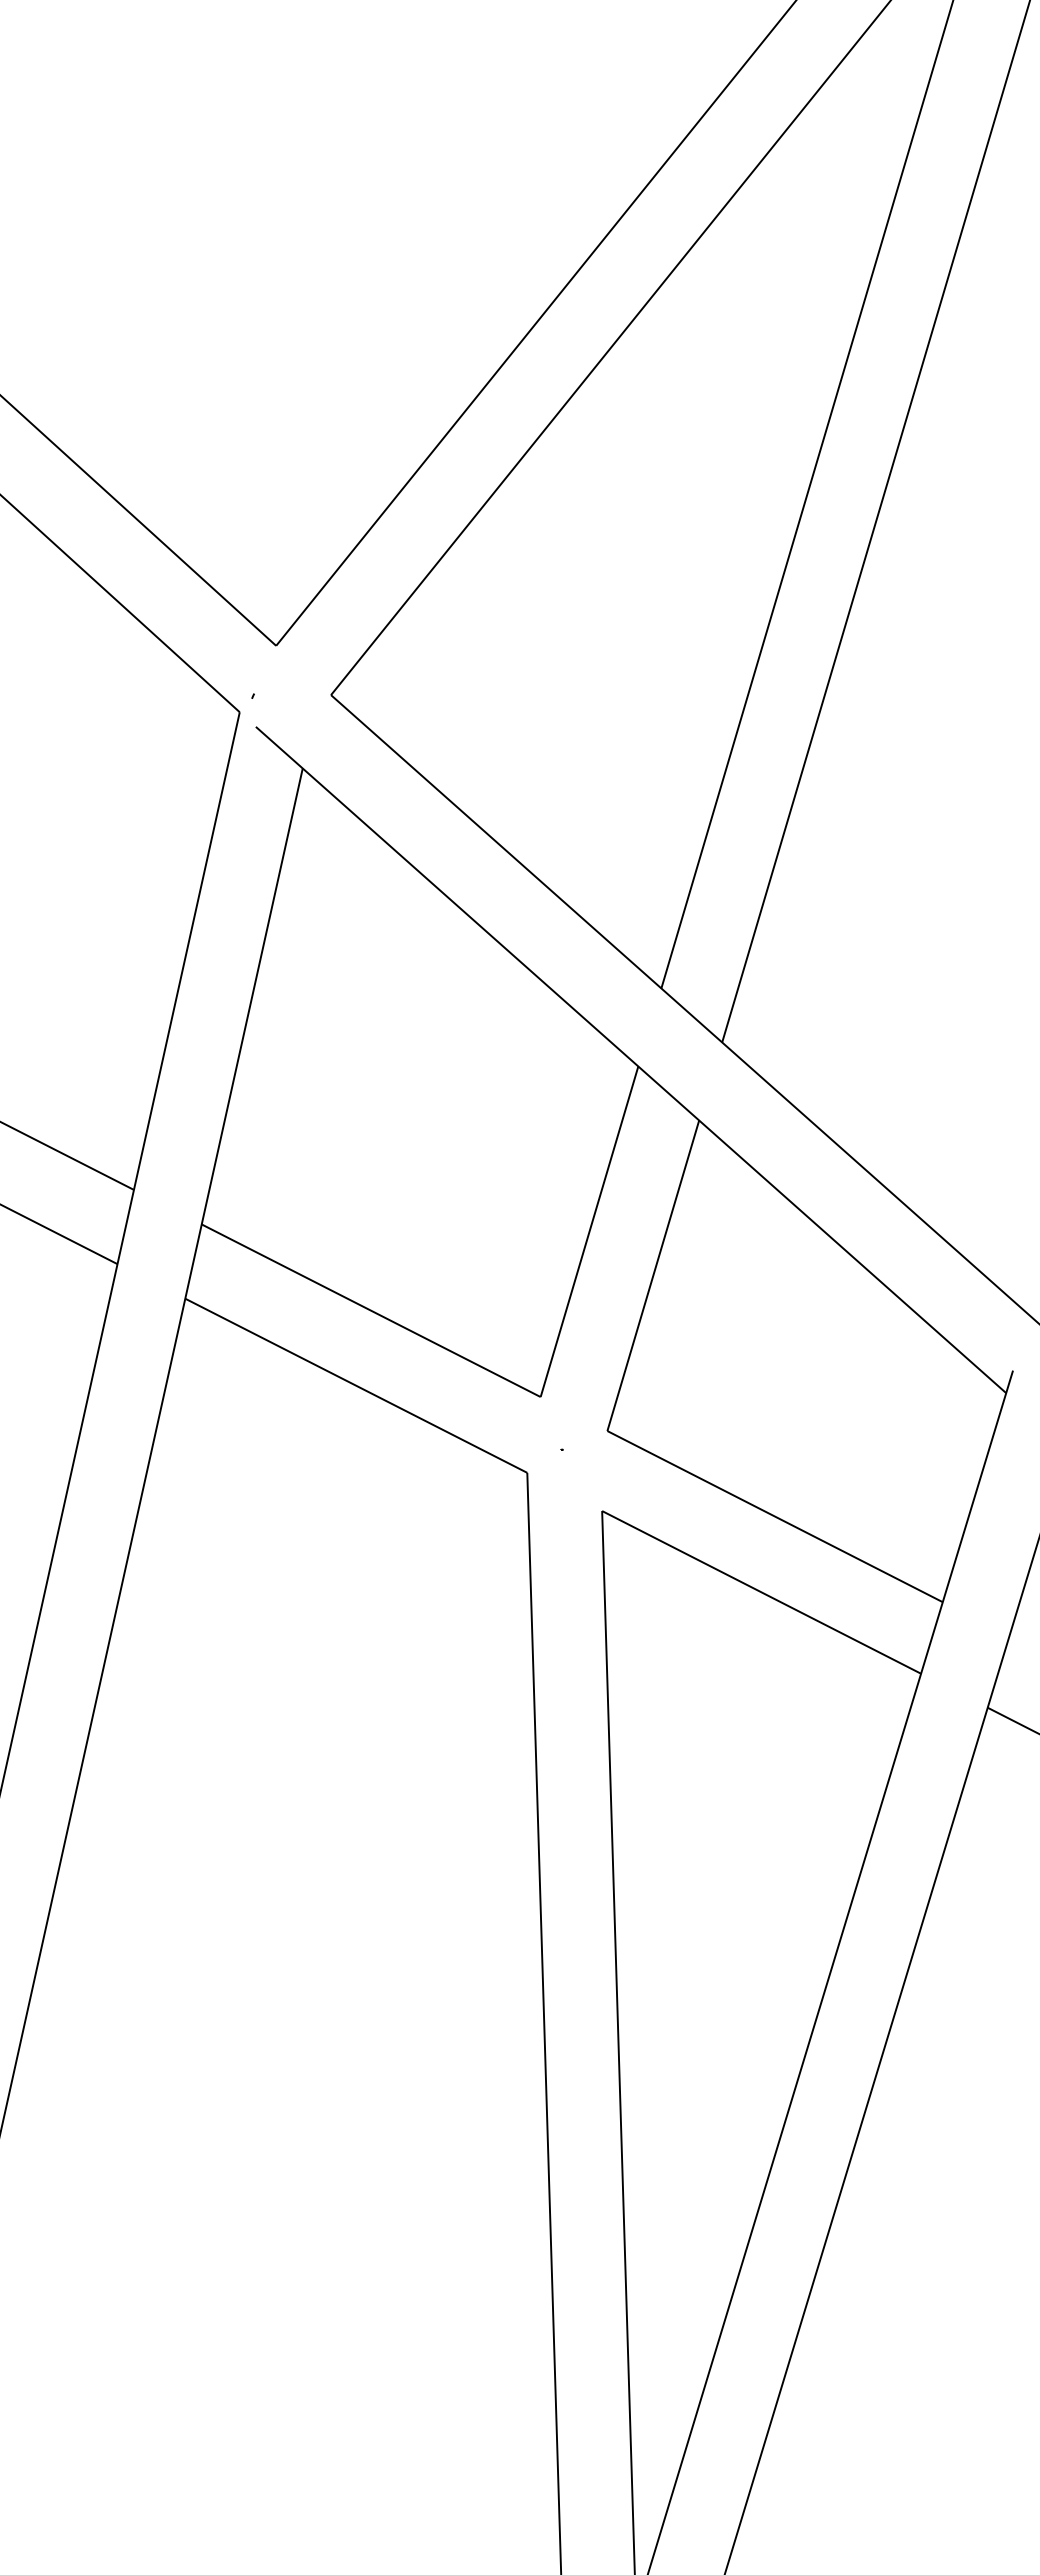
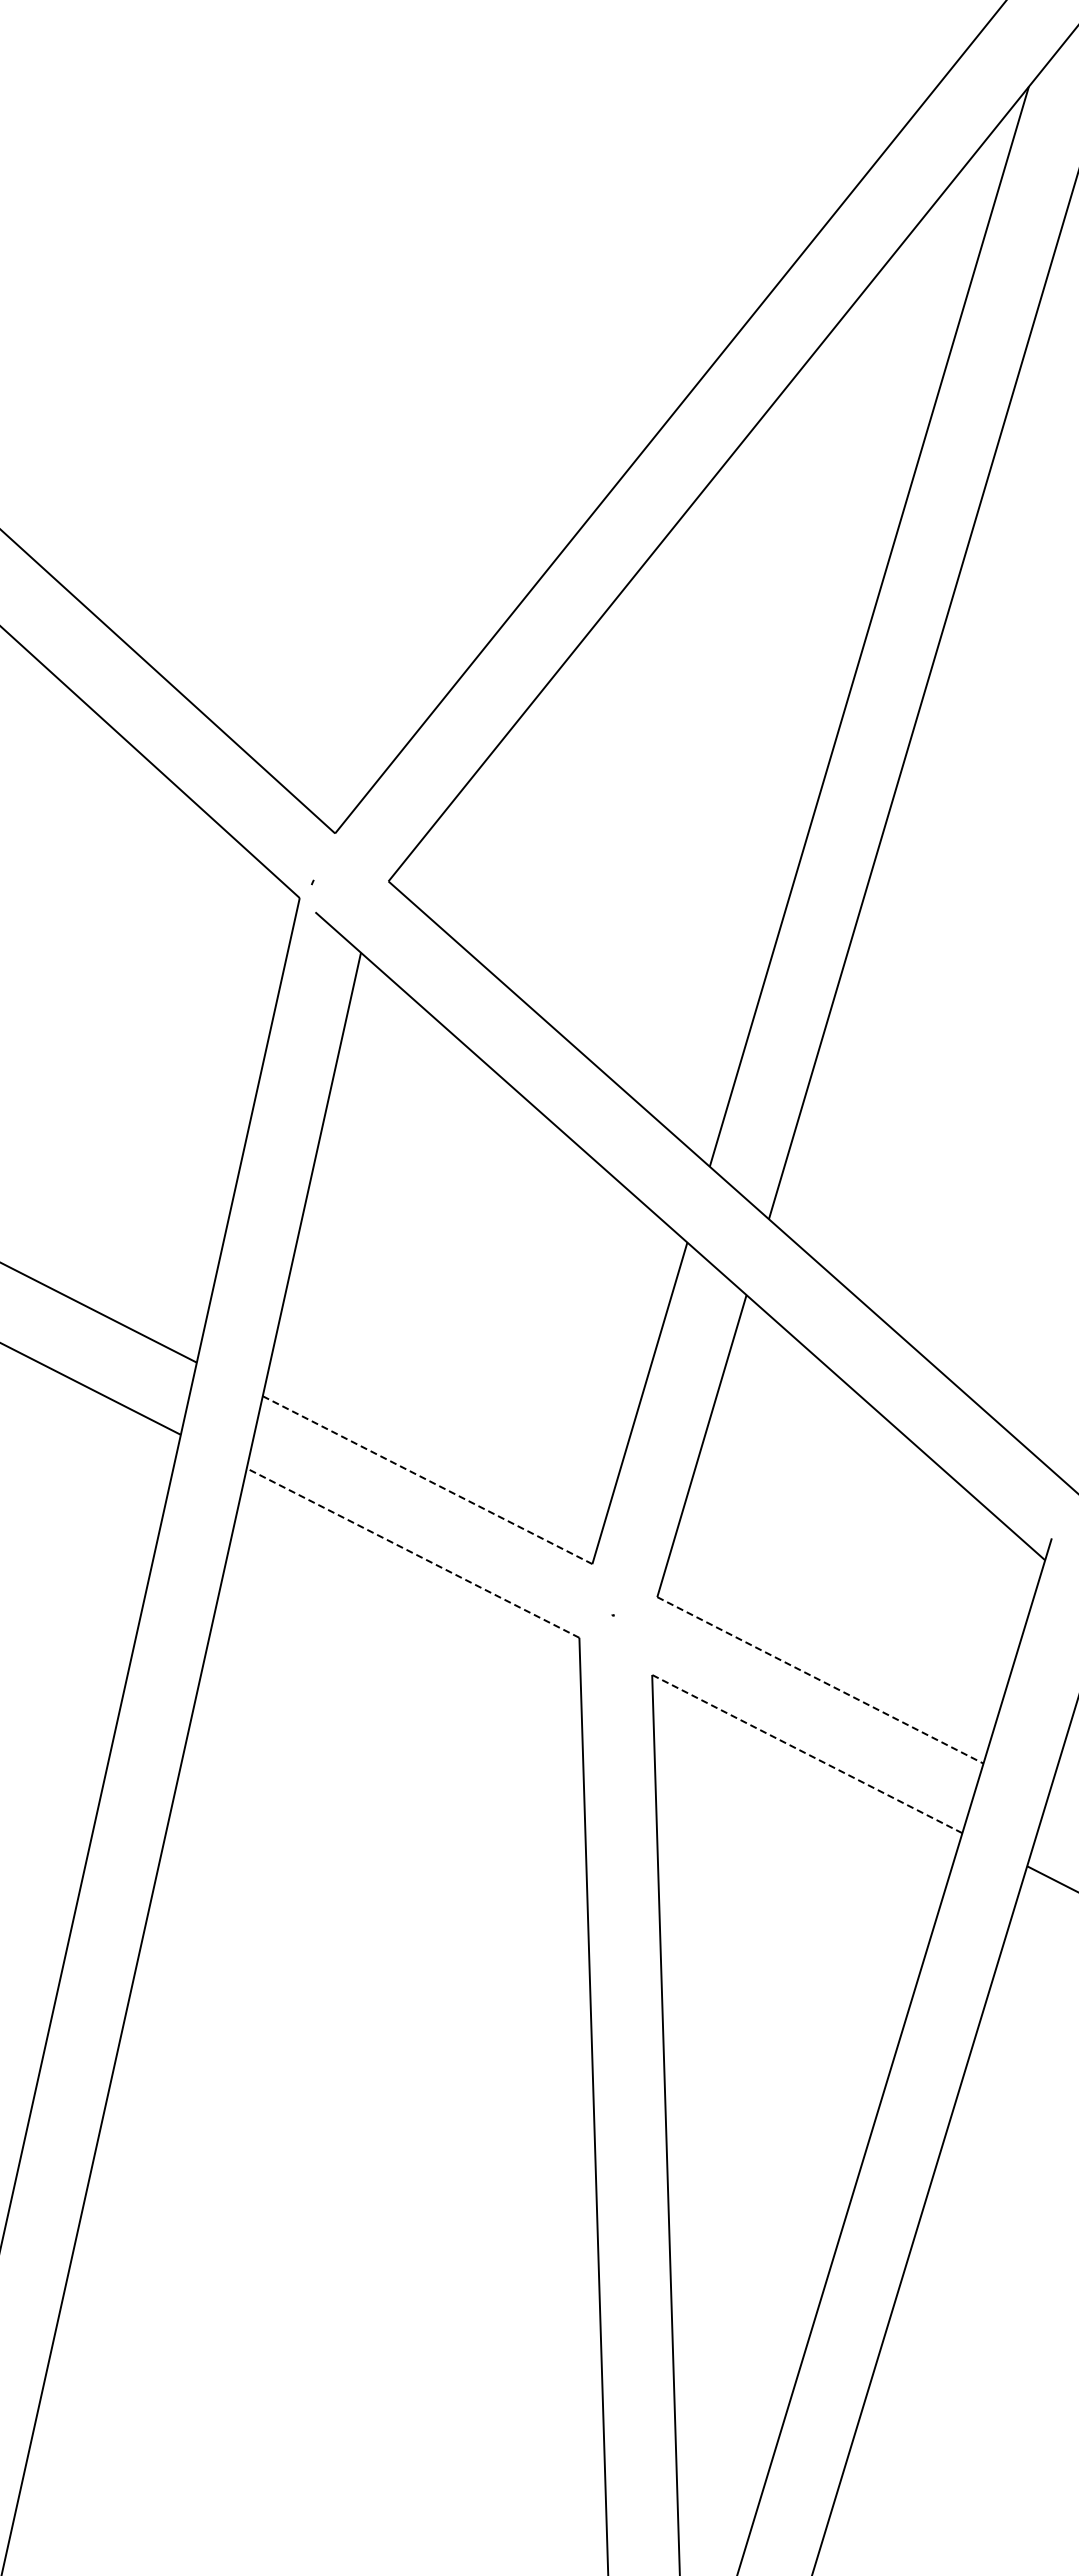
line: (371, 1311) -> (427, 1480), solid -> dashed
line: (356, 1386) -> (413, 1553), solid -> dashed
line: (775, 1516) -> (820, 1680), solid -> dashed
line: (760, 1591) -> (806, 1753), solid -> dashed

